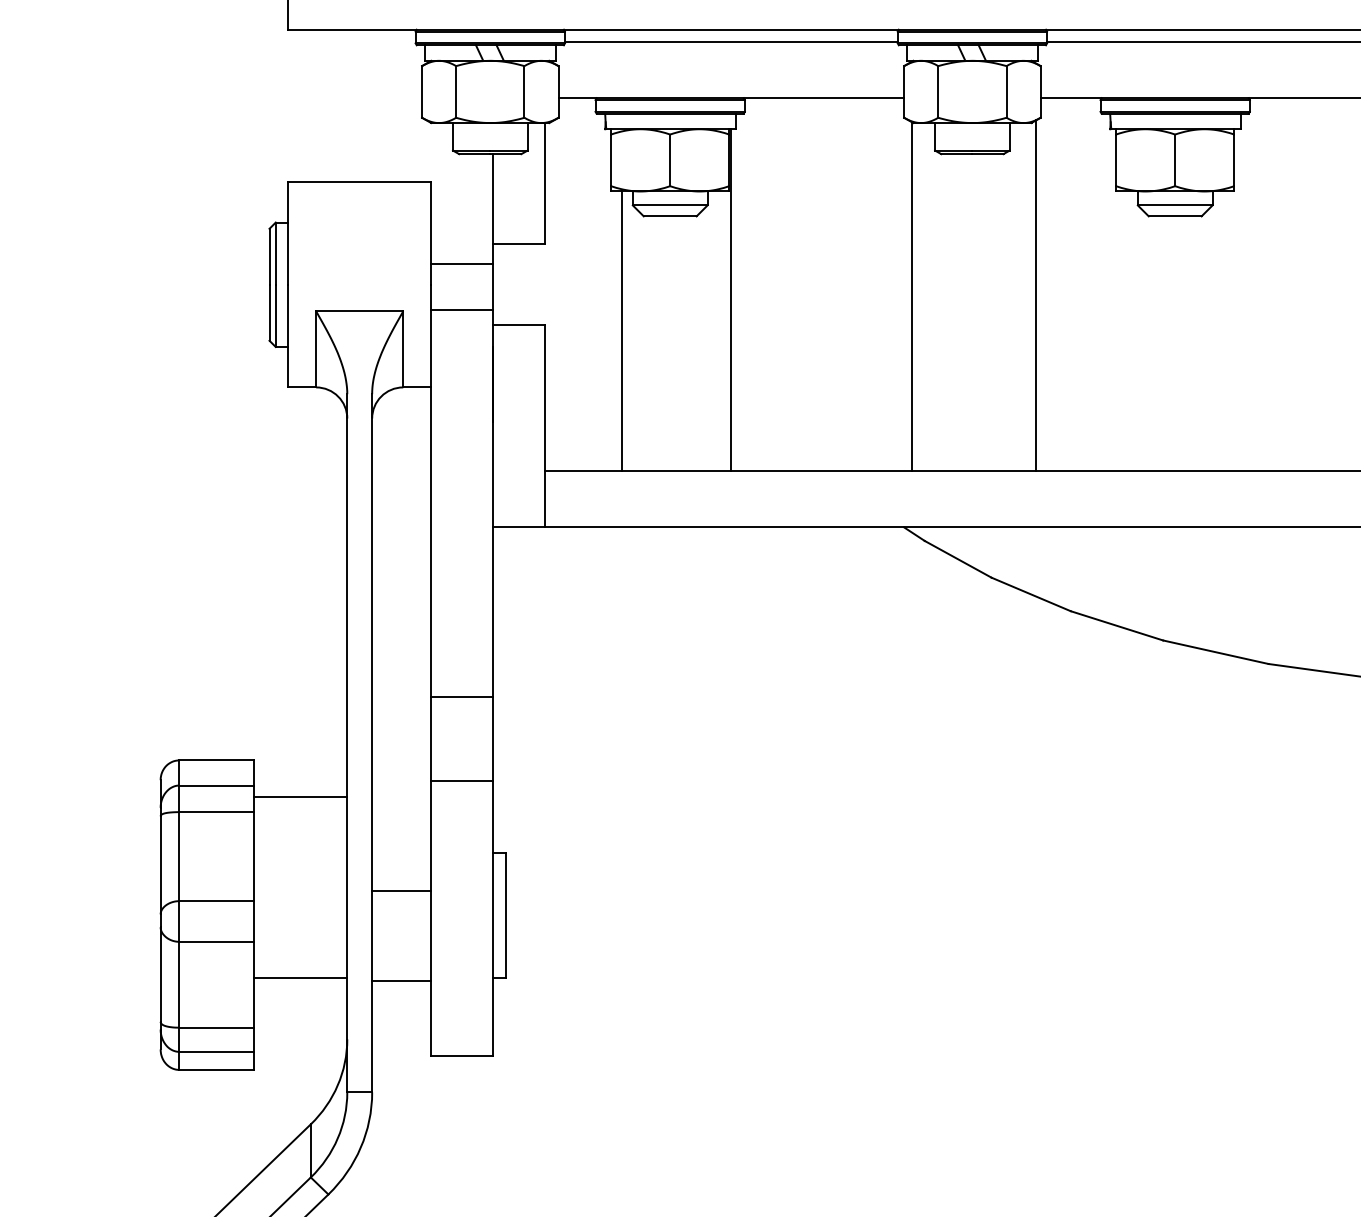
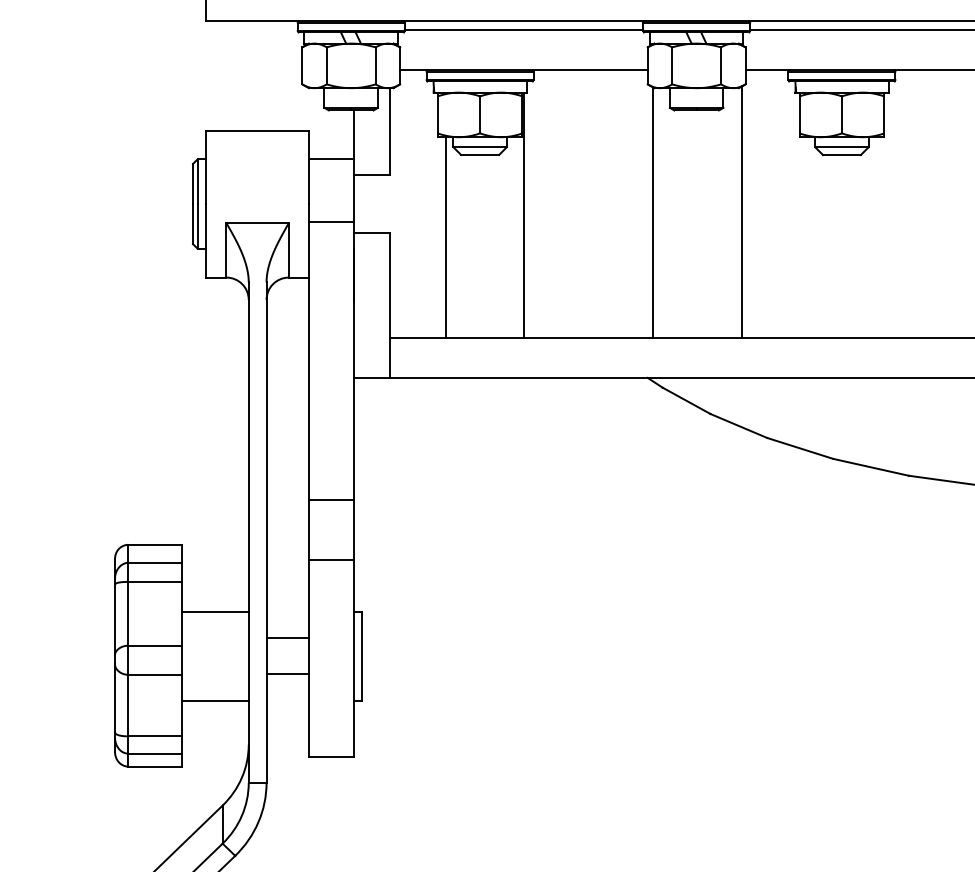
line: (462, 263) -> (331, 159), moved
line: (300, 797) -> (215, 611), moved
line: (401, 980) -> (287, 673), moved

